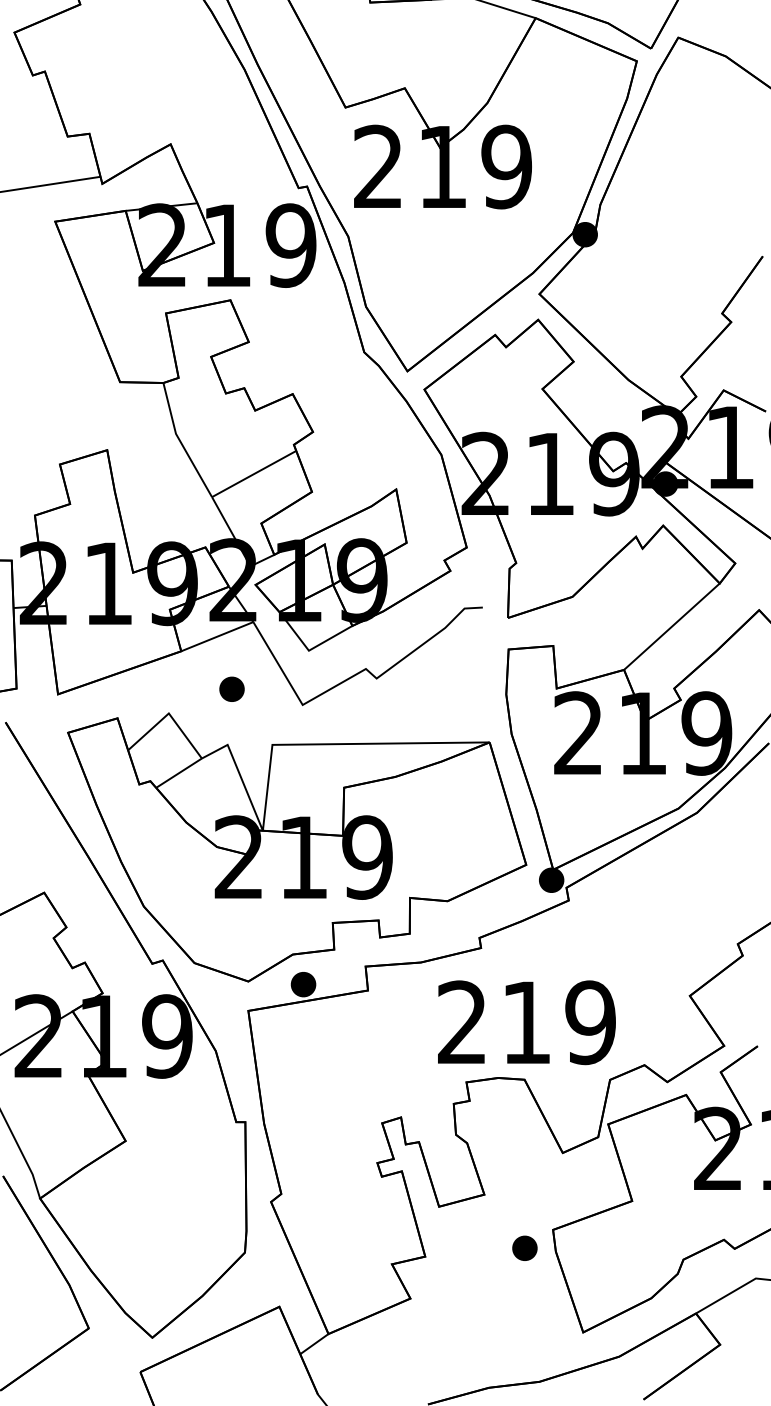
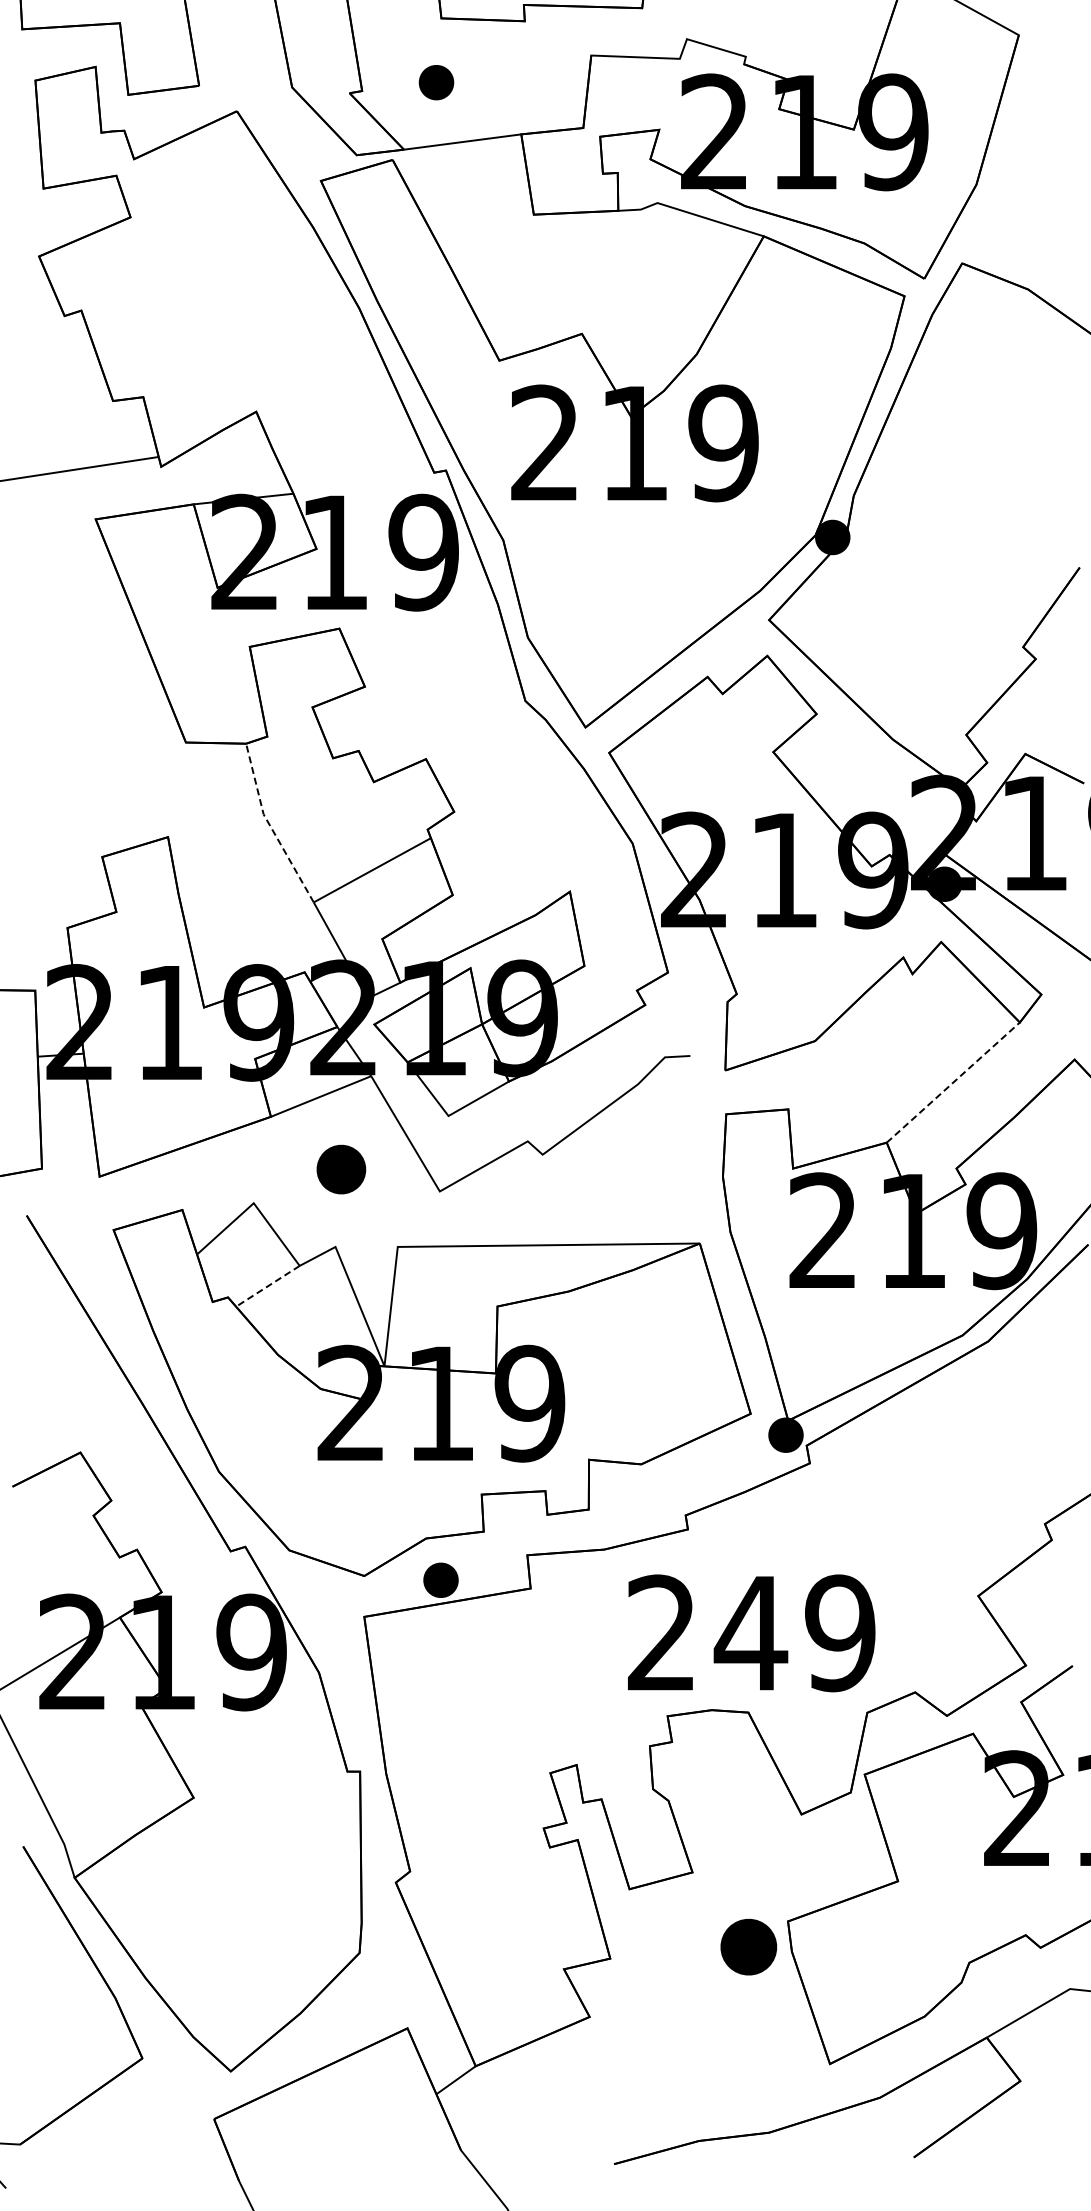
line: (180, 442) -> (270, 826), solid -> dashed
line: (672, 626) -> (953, 1082), solid -> dashed
part: (231, 689) -> (341, 1169), size x1.4
line: (178, 773) -> (267, 1286), solid -> dashed
text: (526, 1022) -> (750, 1633), 219 -> 249
part: (524, 1247) -> (748, 1946), size x1.6

